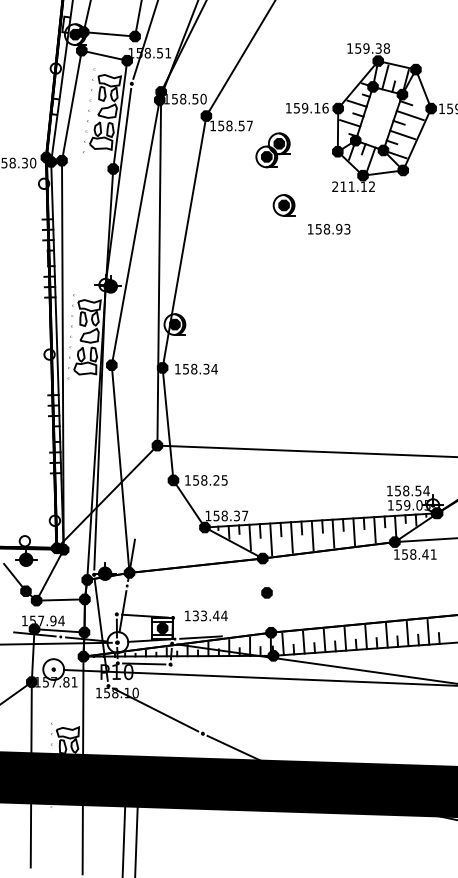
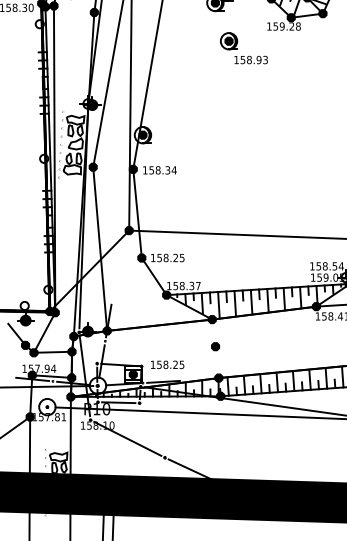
text: (353, 186) -> (283, 26), 211.12 -> 159.28
text: (329, 229) -> (251, 60), moved
text: (210, 615) -> (171, 364), 133.44 -> 158.25

